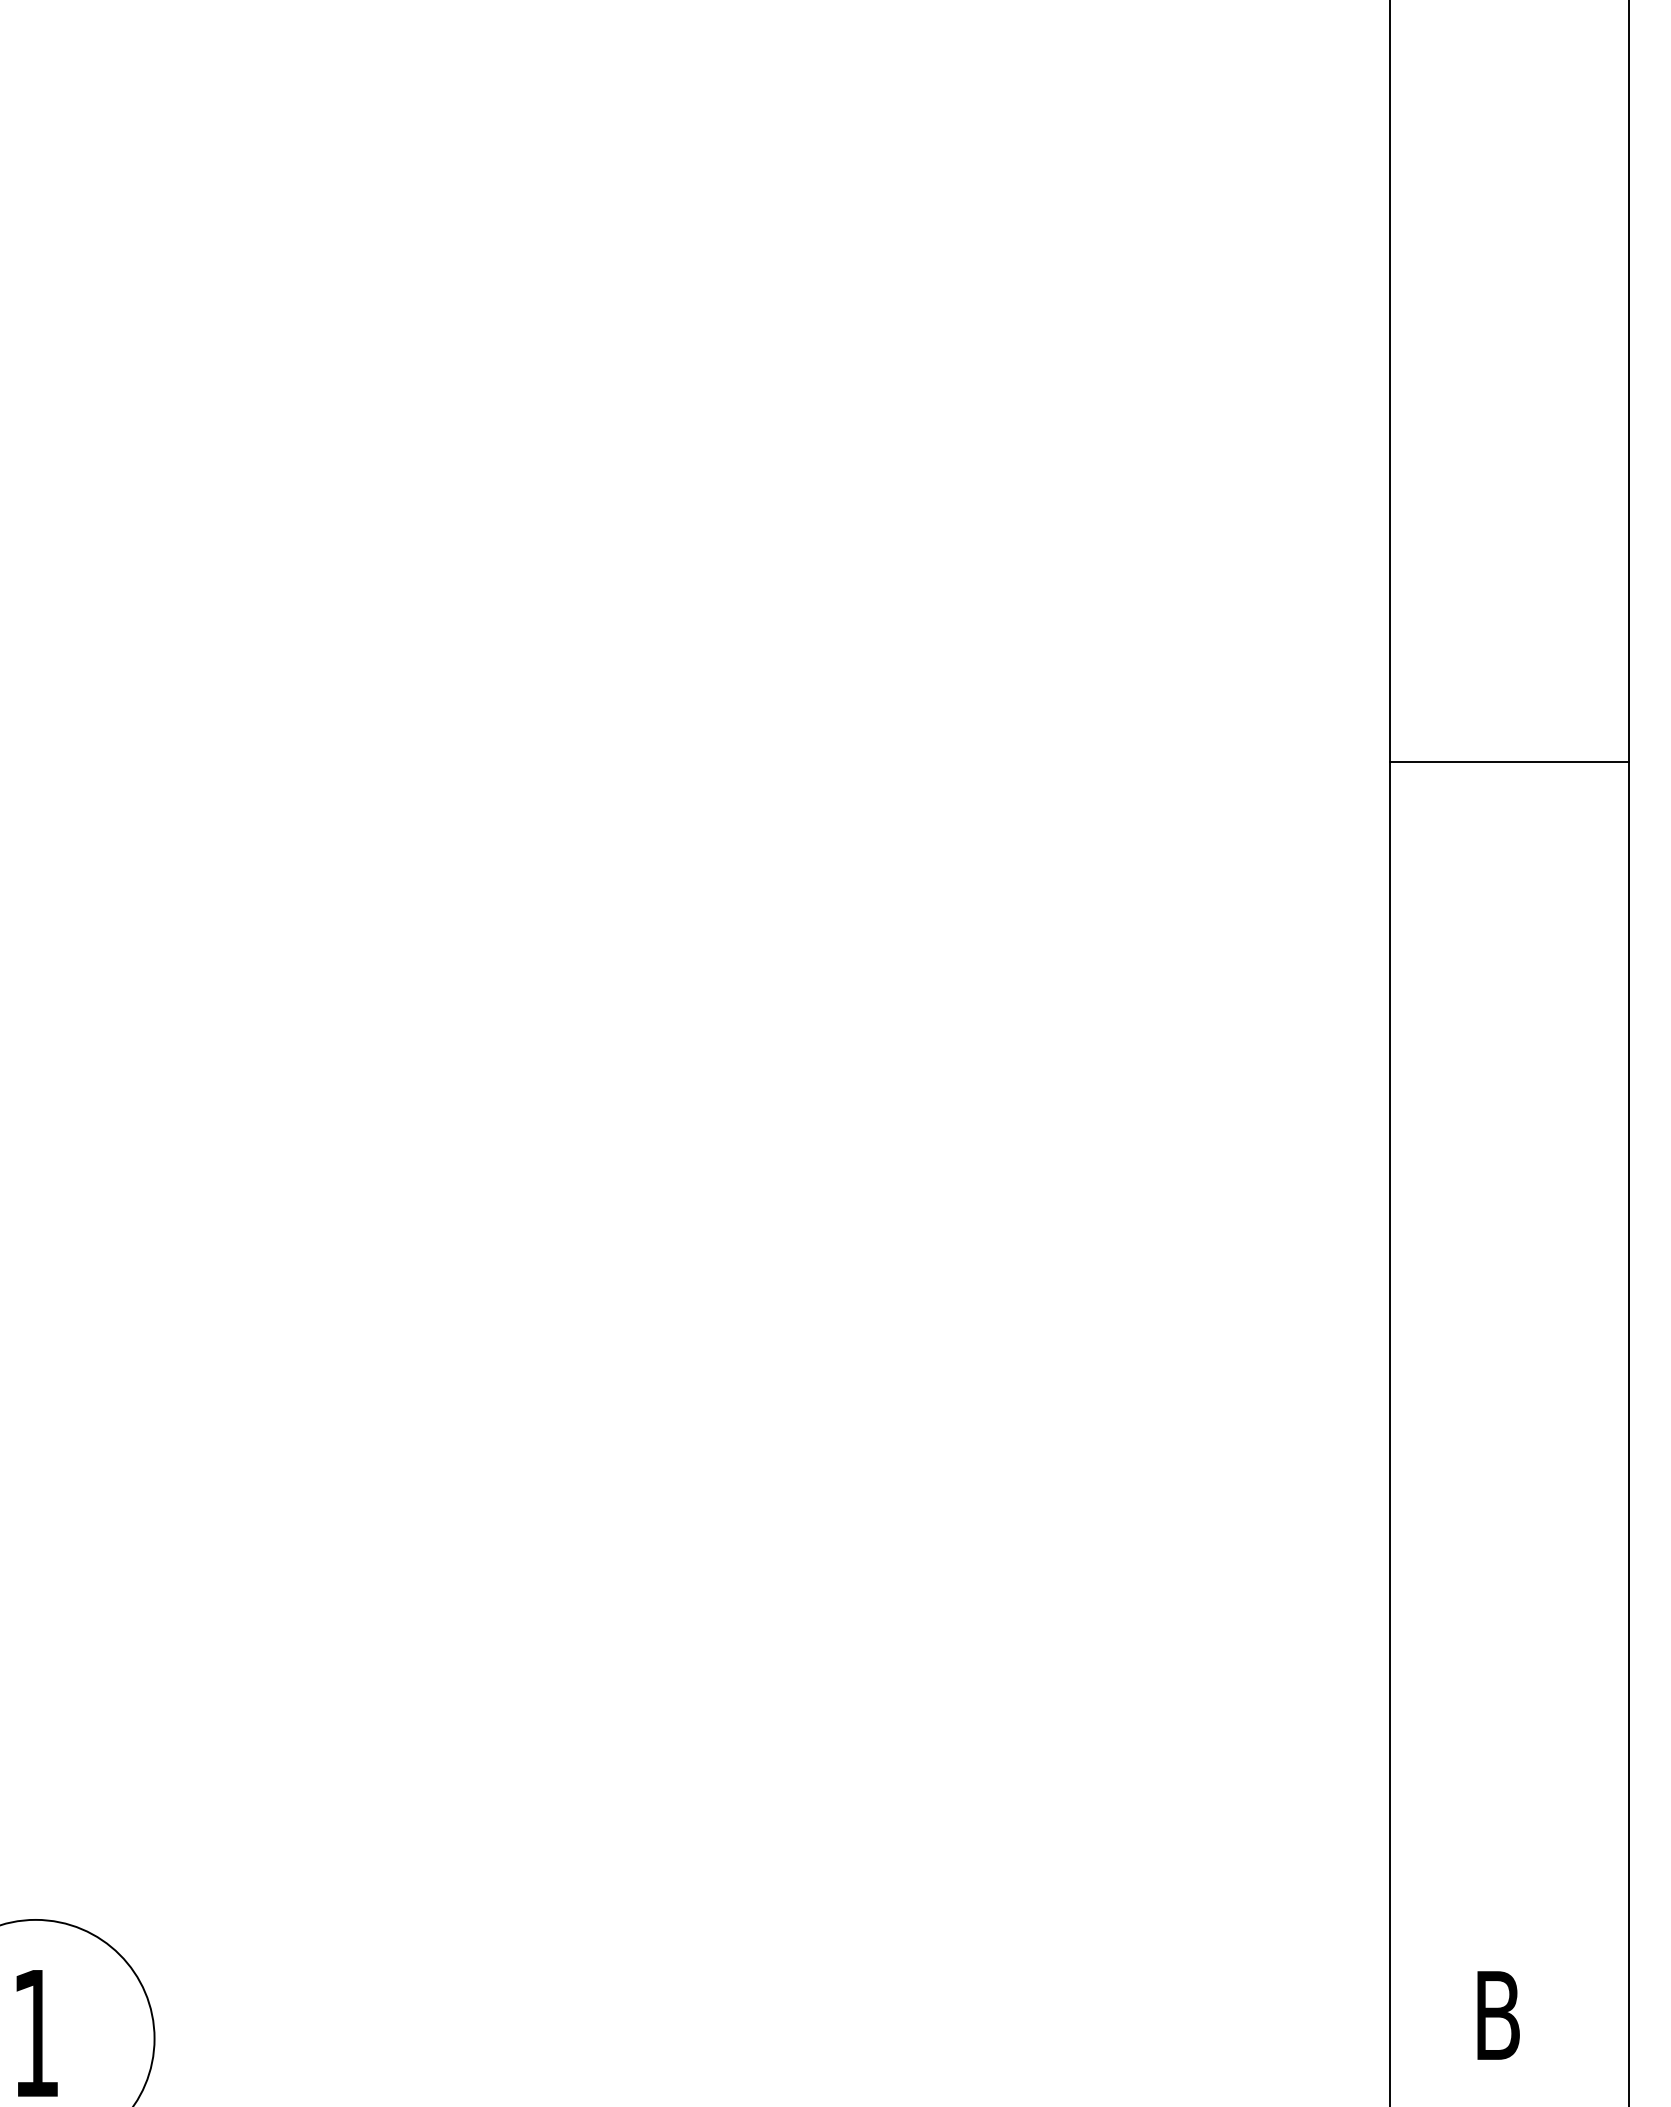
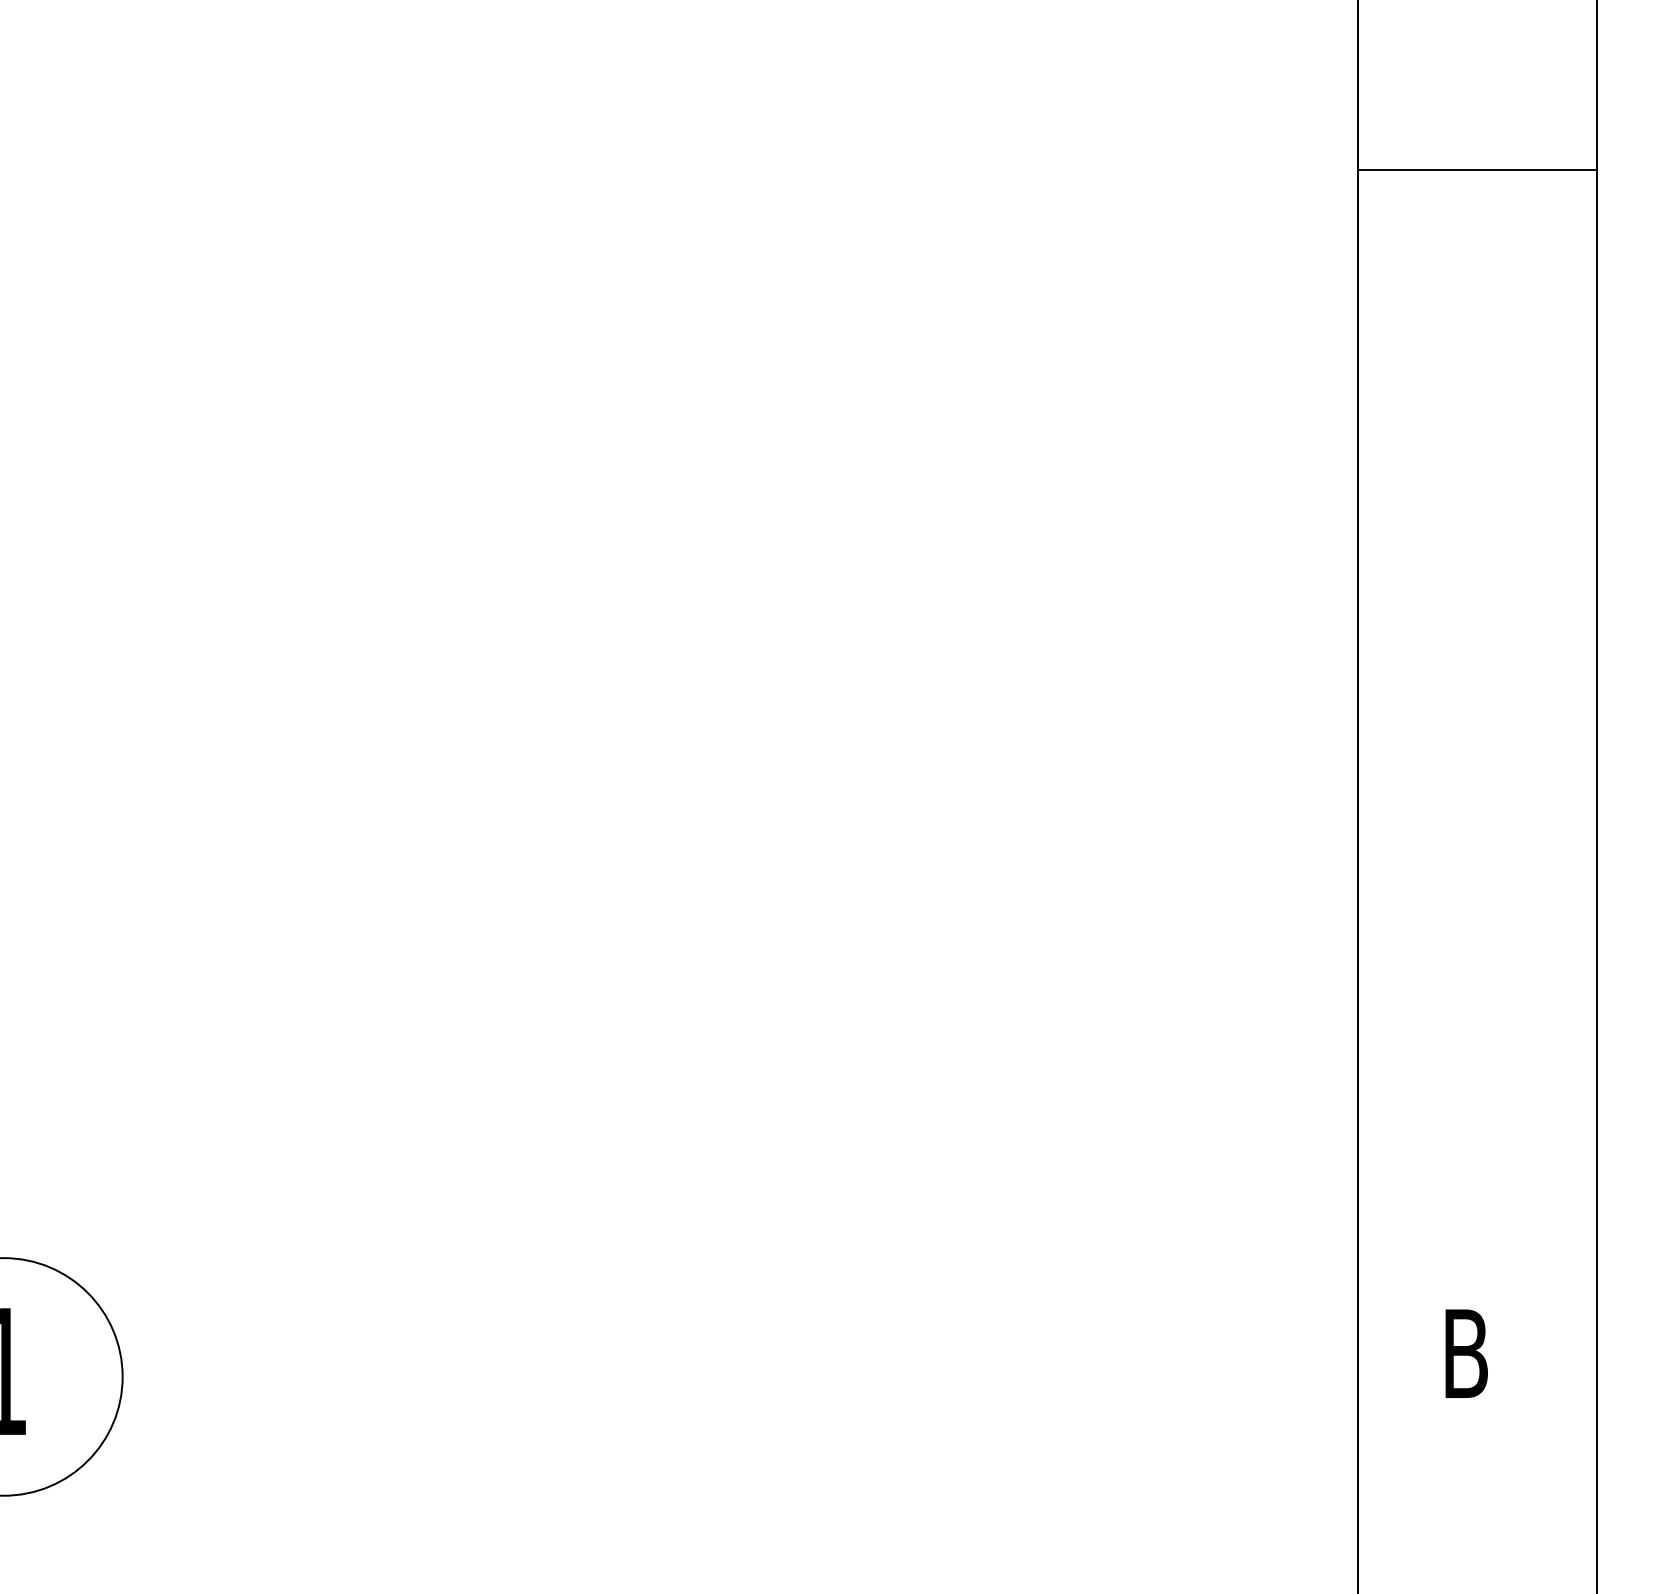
line: (1508, 762) -> (1476, 169), moved

